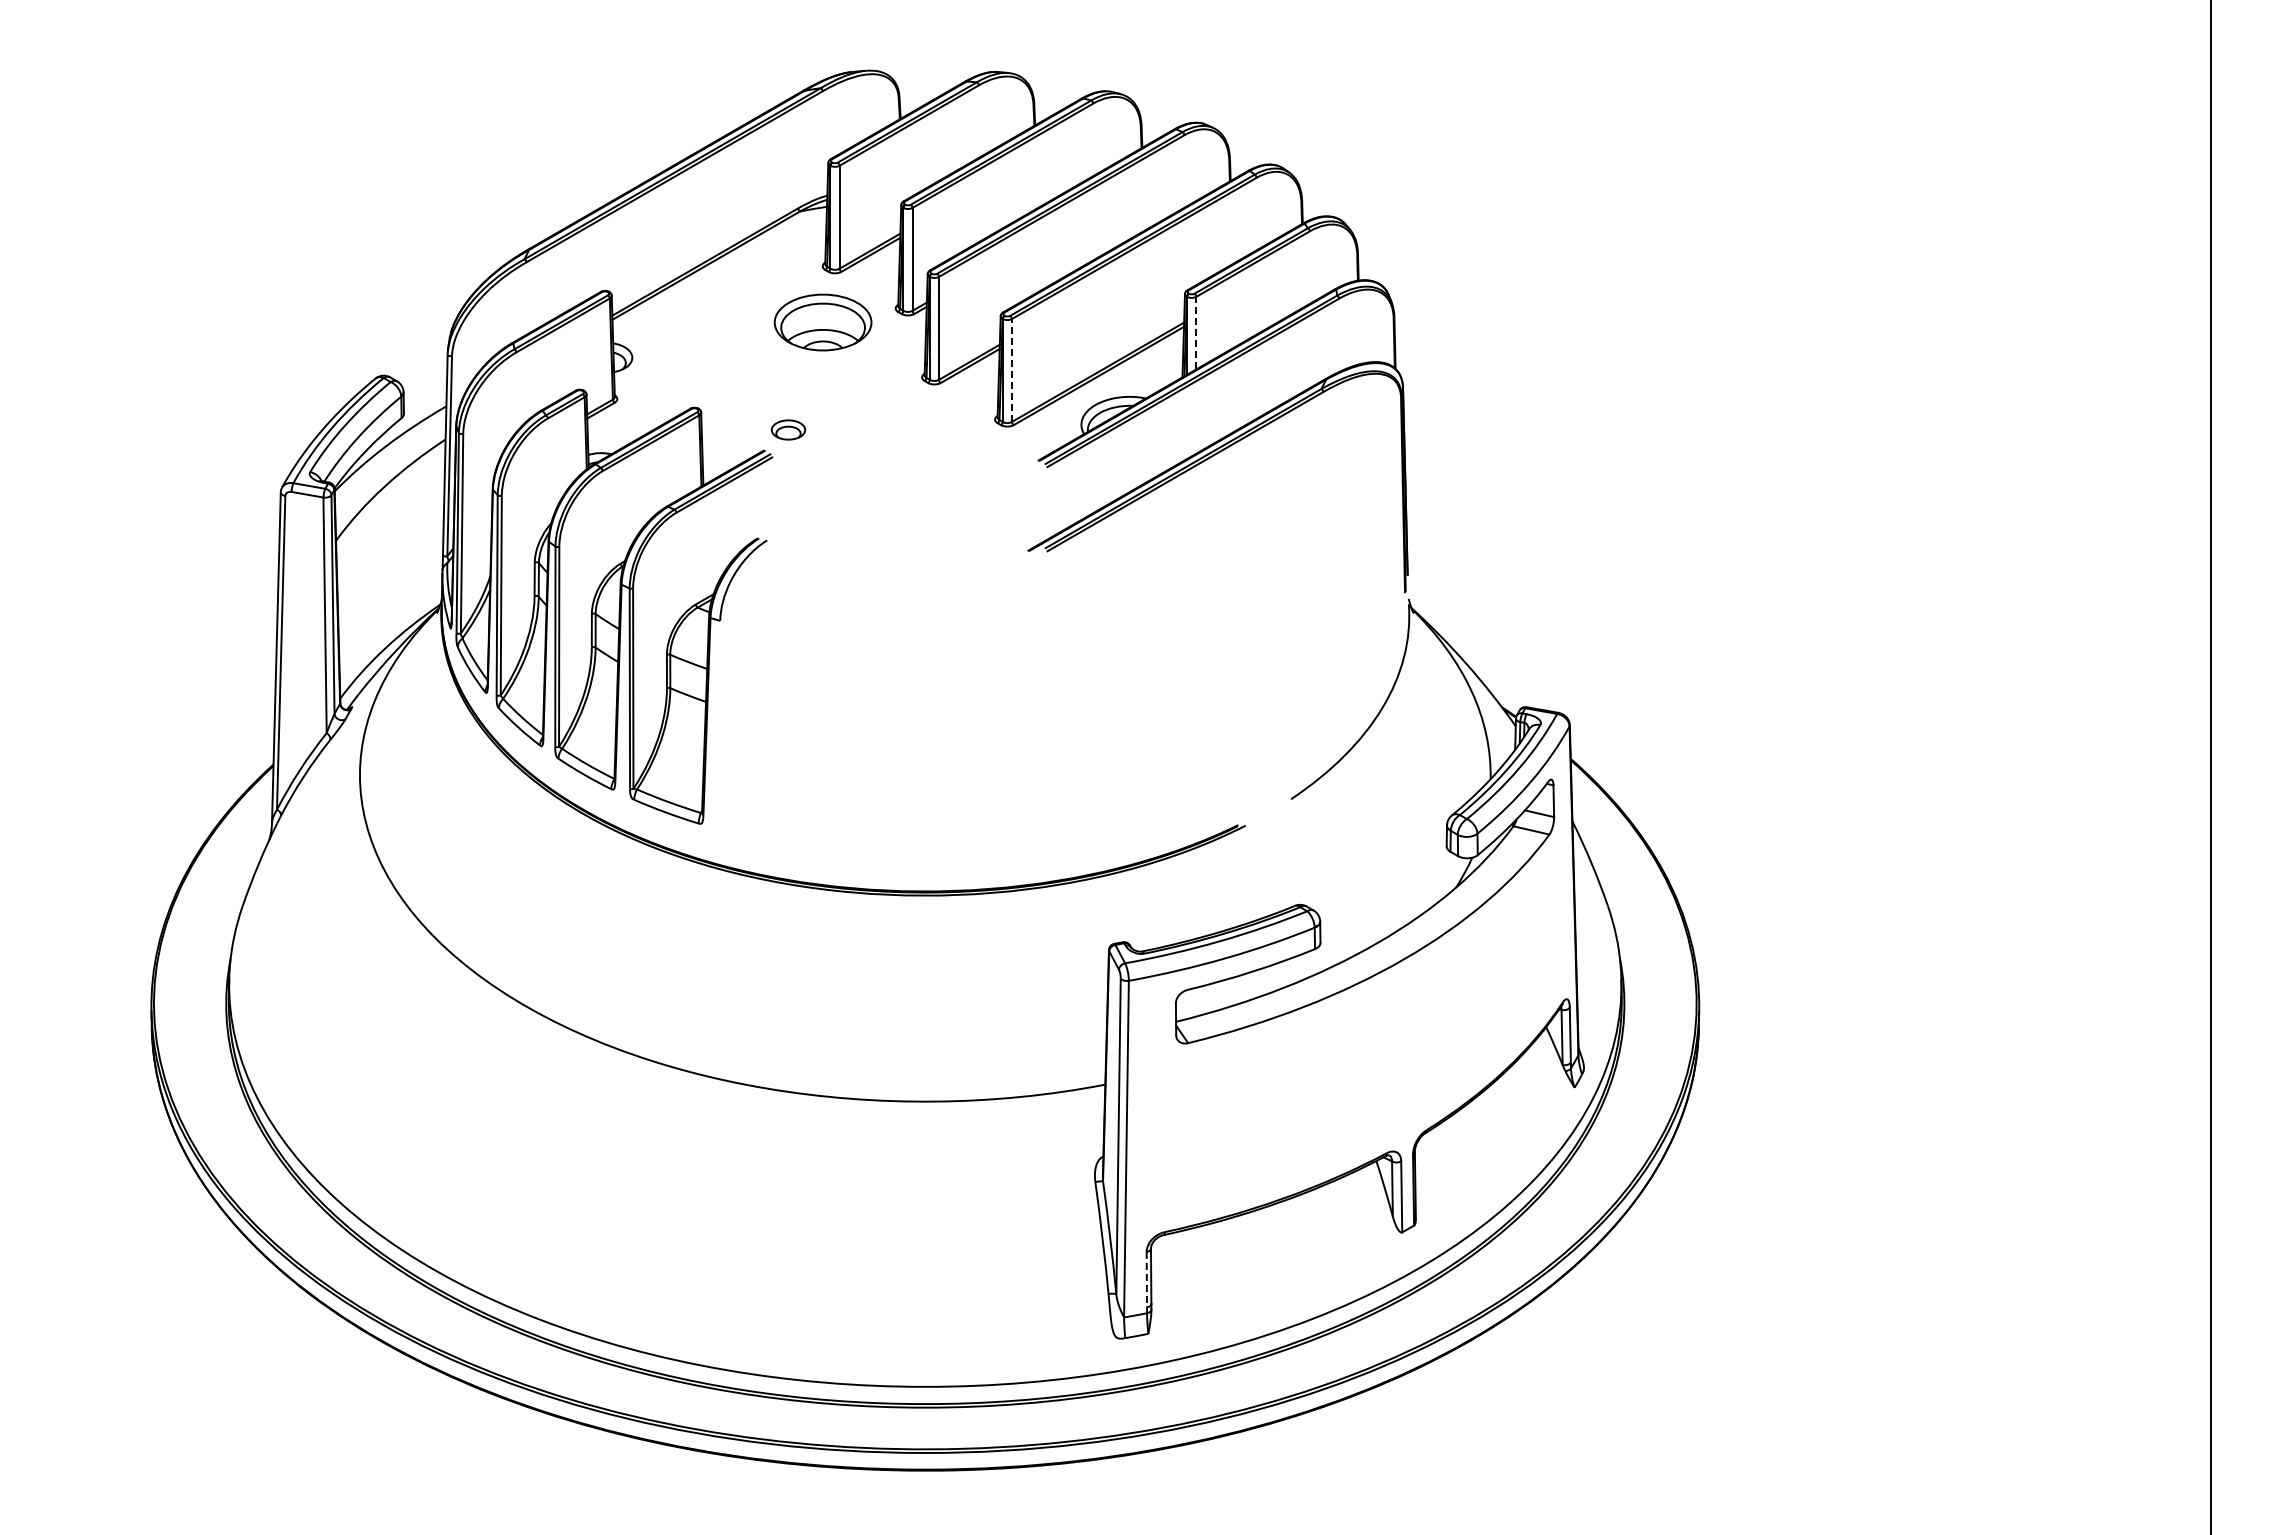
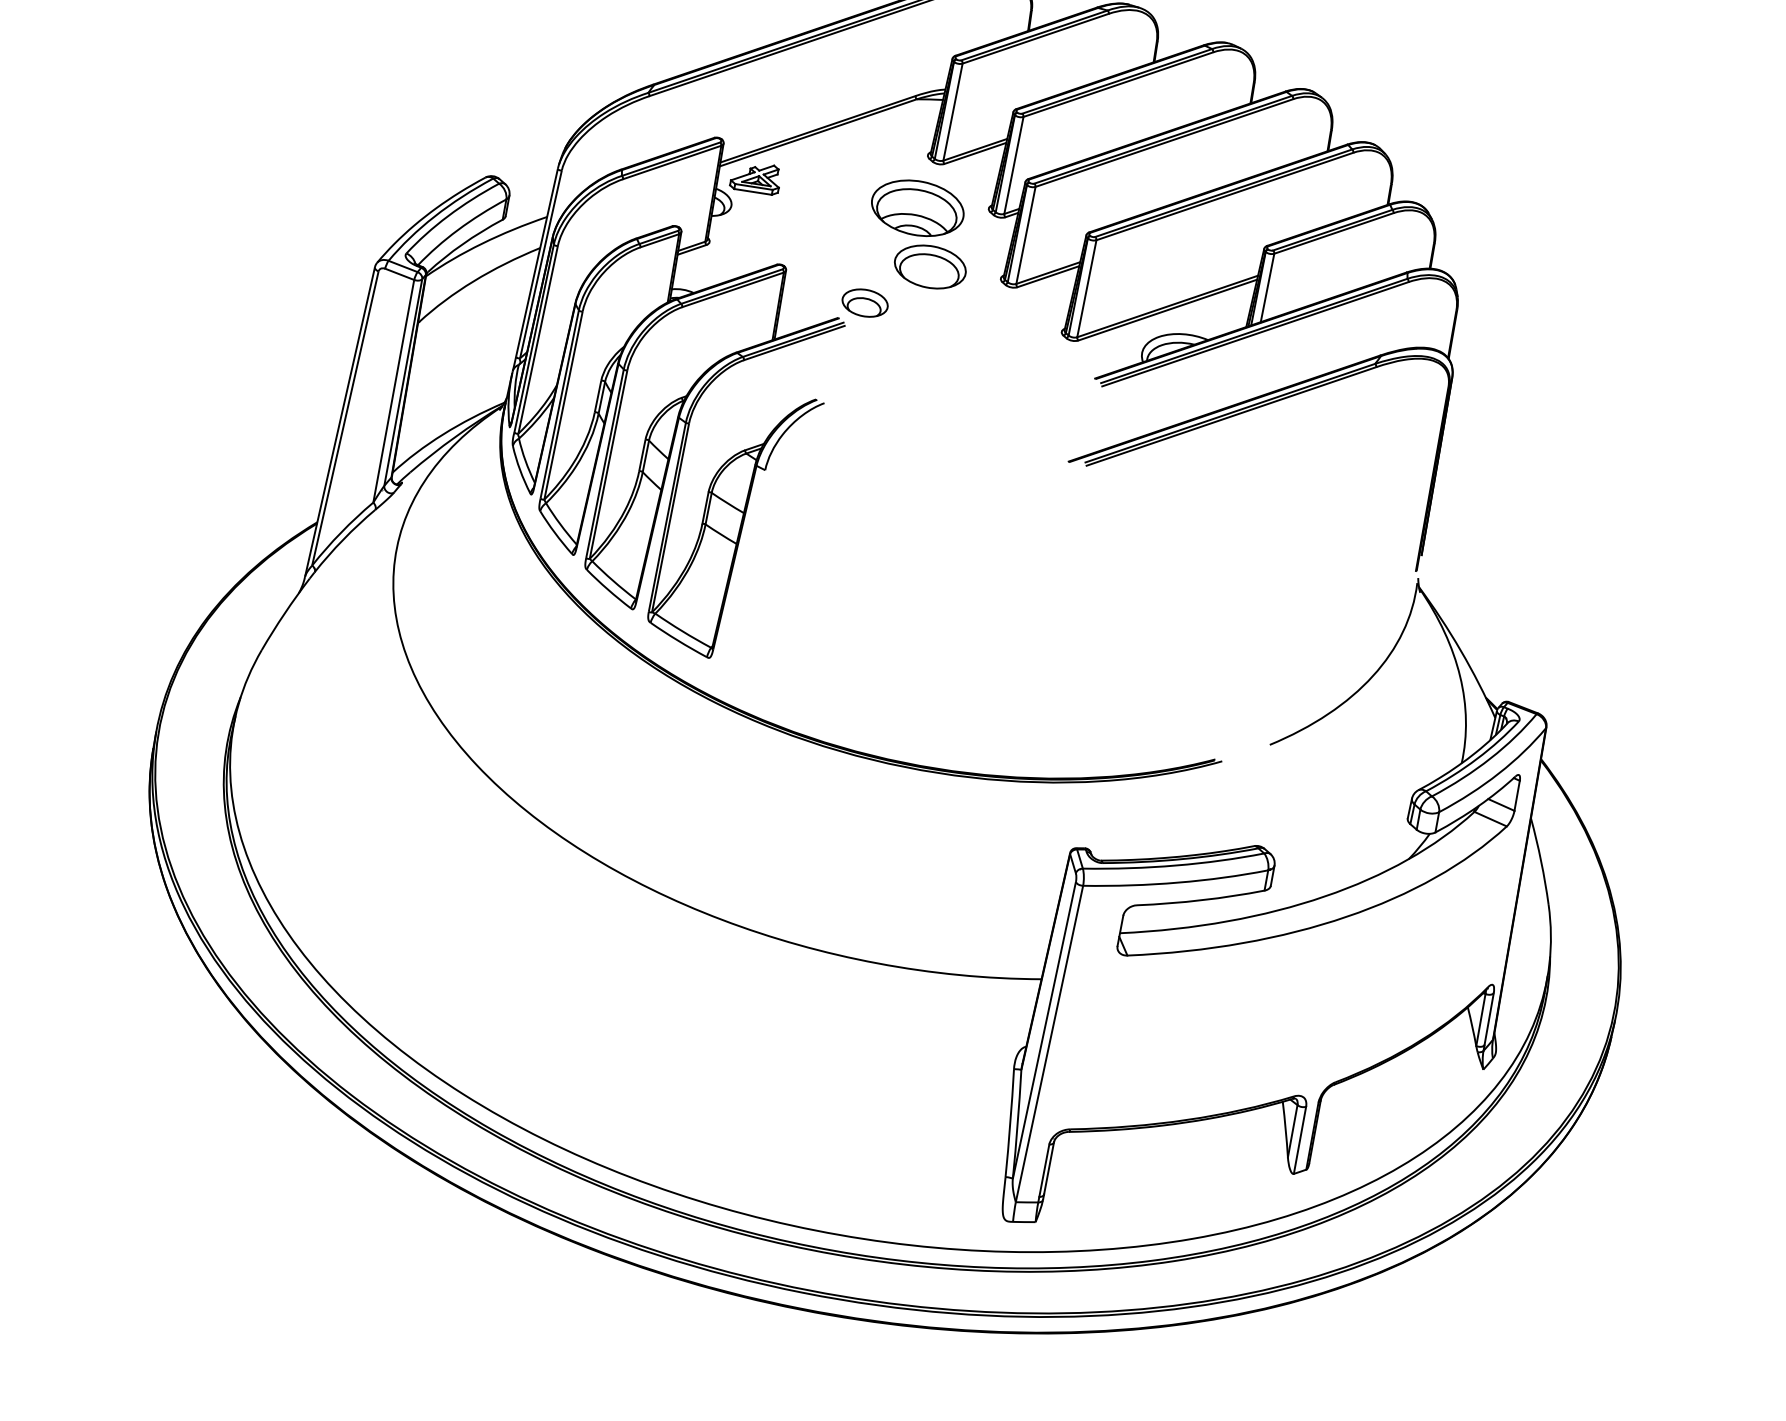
part: (651, 323) -> (755, 177), added
line: (1196, 332) -> (1267, 287), dashed -> solid
line: (1011, 370) -> (1086, 288), dashed -> solid
part: (847, 379) -> (930, 266), added
part: (788, 429) -> (865, 302), size x1.43
line: (1146, 1279) -> (1044, 1170), dashed -> solid

